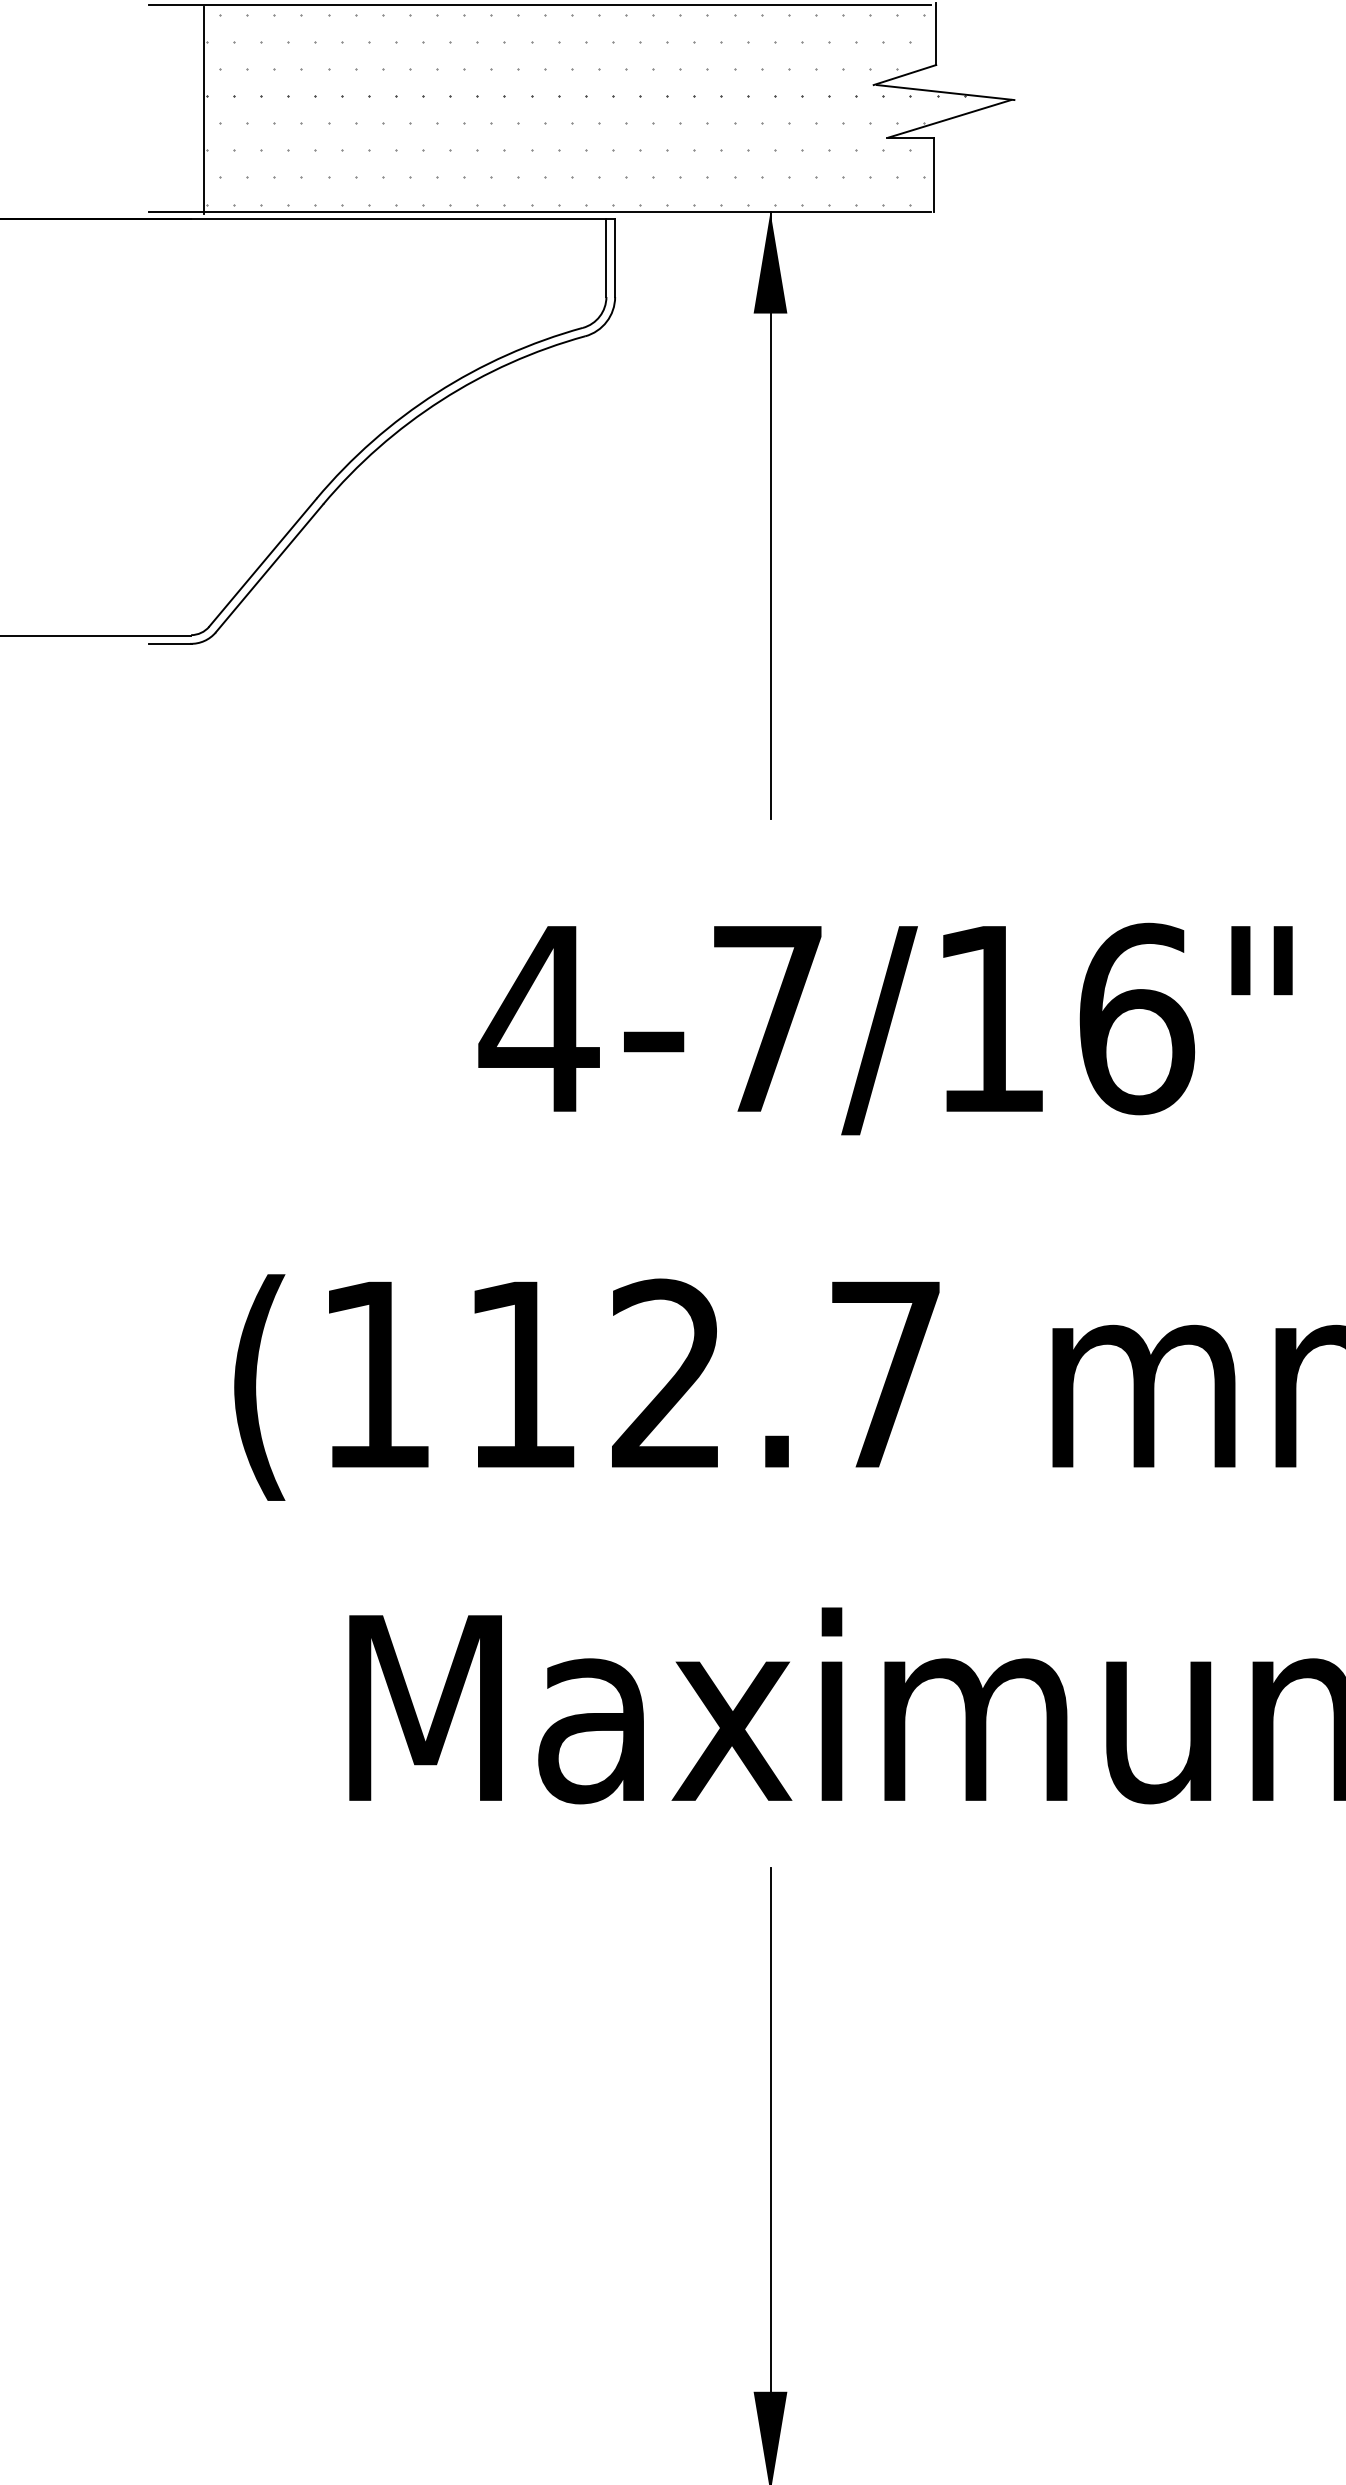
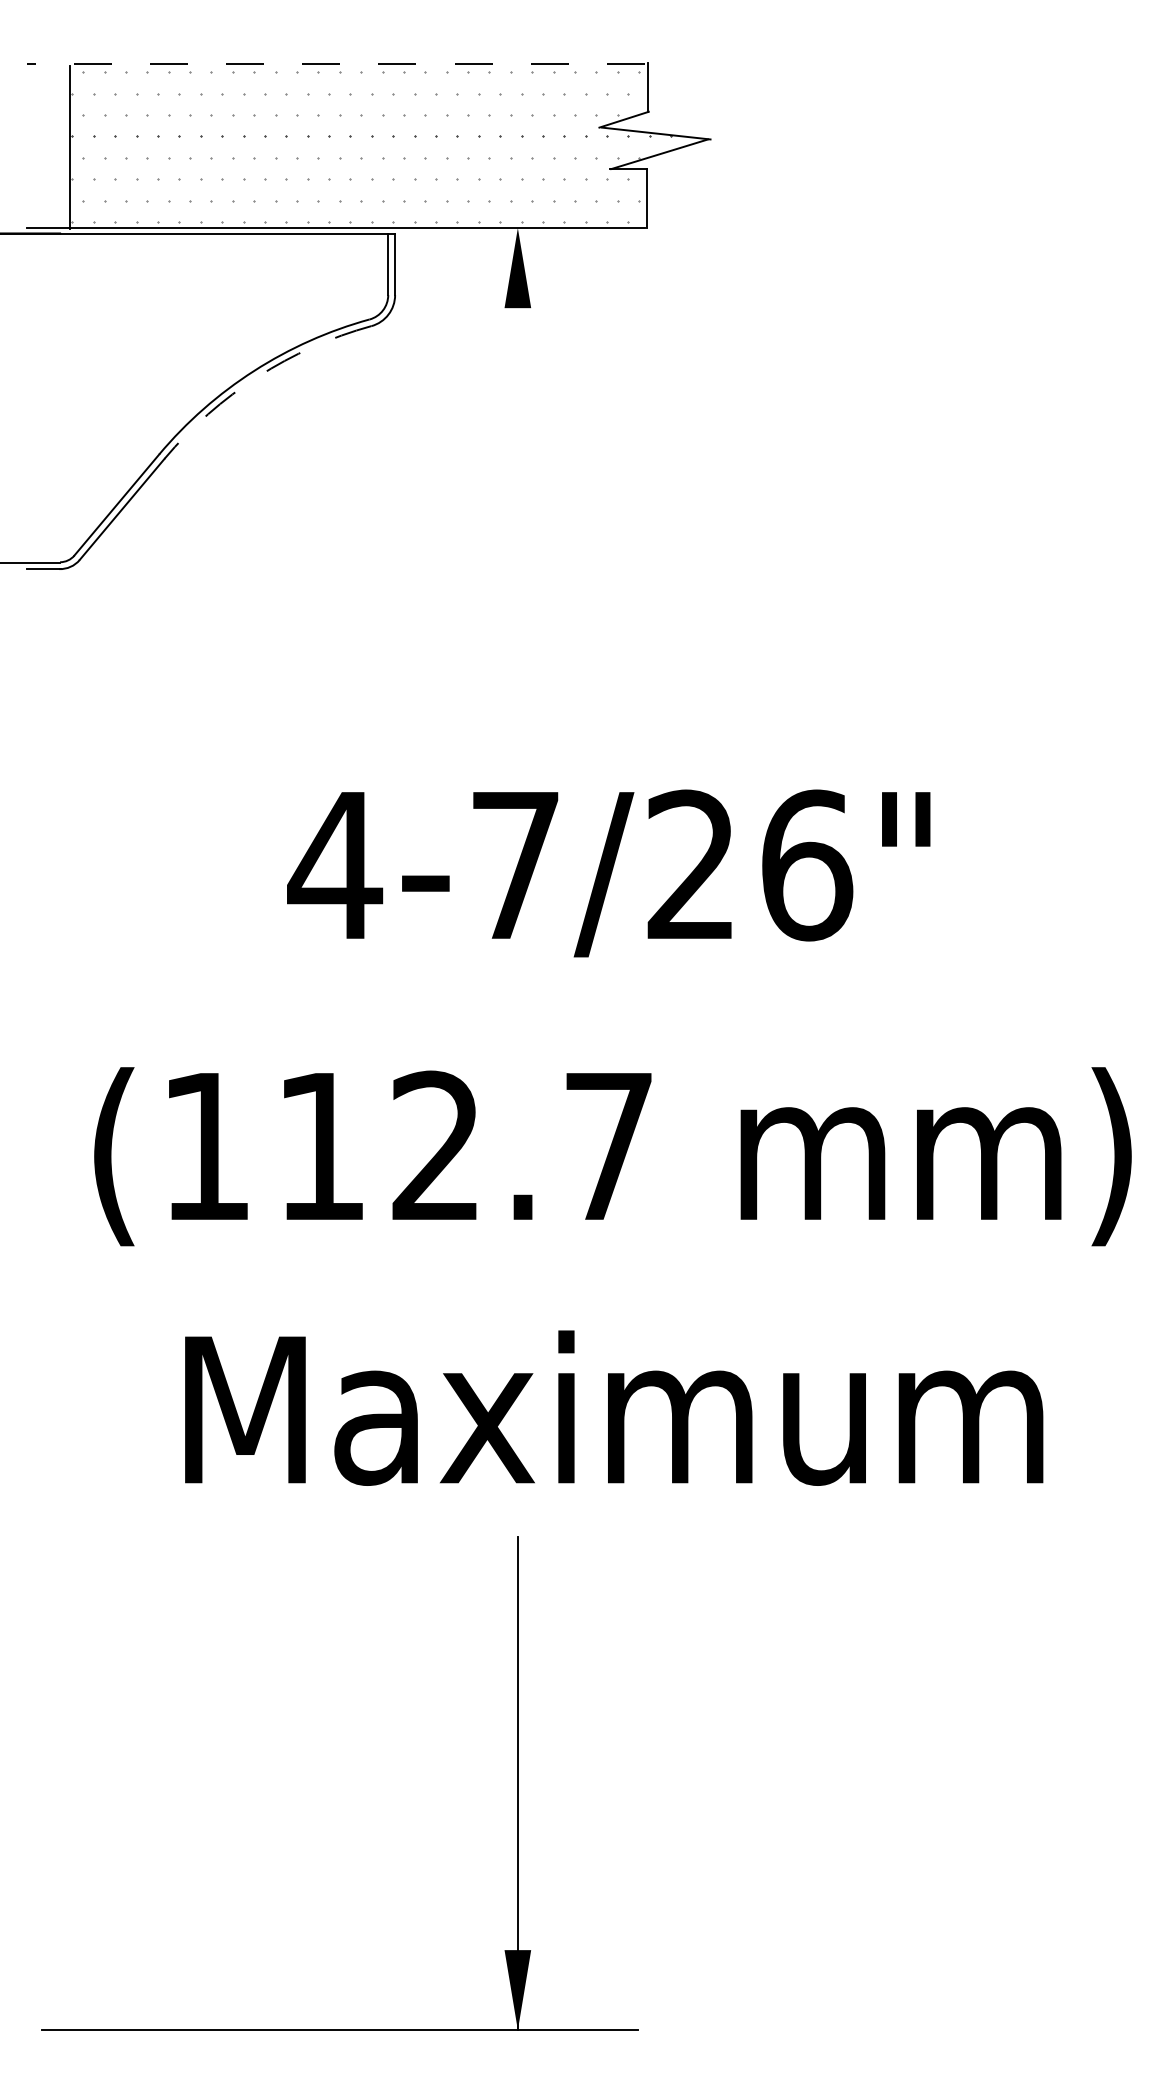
line: (539, 5) -> (335, 64), solid -> dashed
arc: (440, 400) -> (257, 376), solid -> dashed
line: (770, 515) -> (517, 467), removed
text: (987, 1016) -> (689, 863), 4-7/16" -> 4-7/26"

